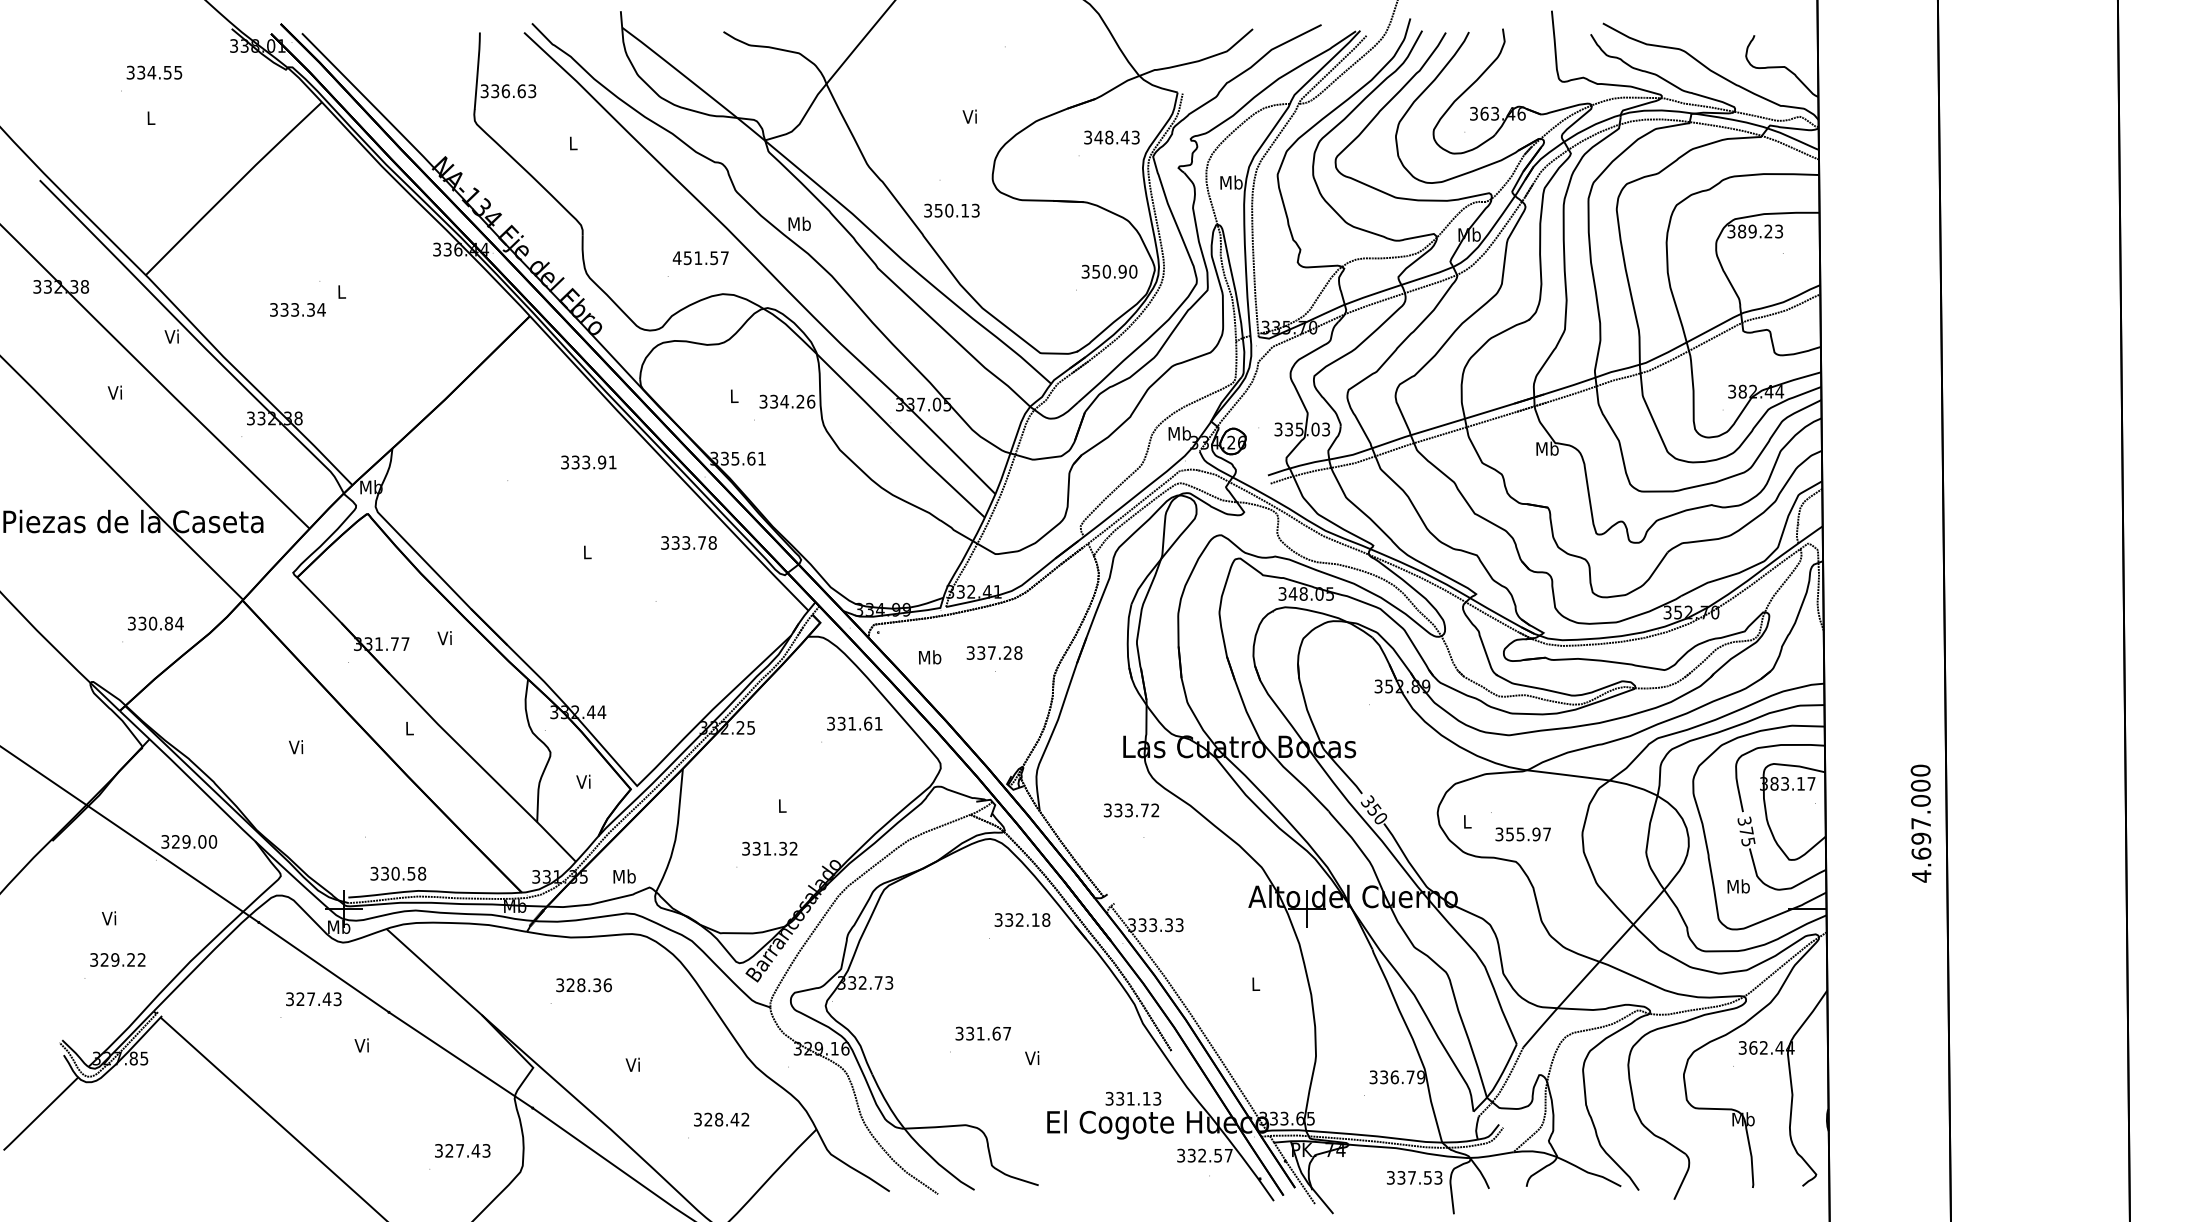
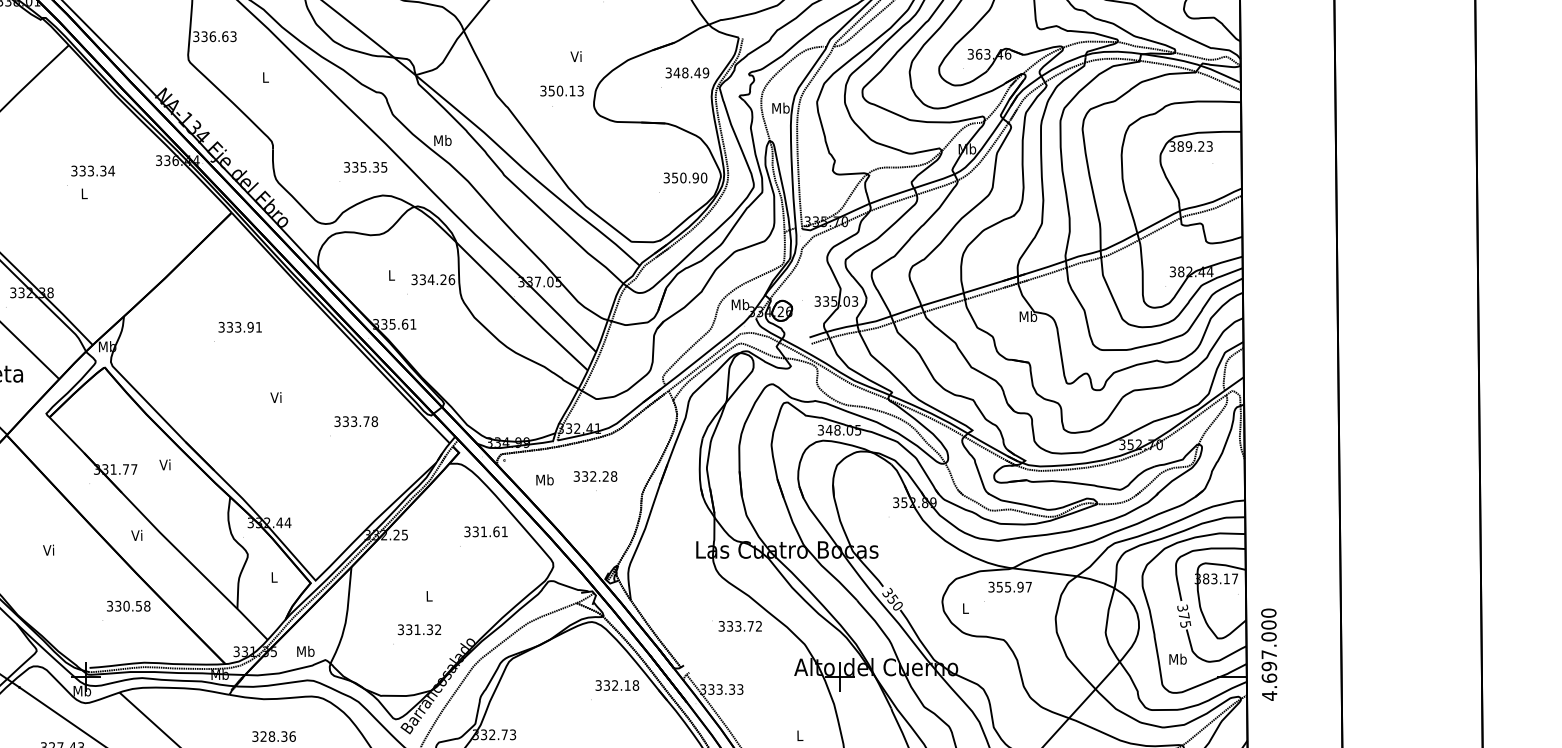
text: (1135, 137) -> (705, 72), 348.43 -> 348.49
text: (951, 210) -> (561, 90), moved
text: (700, 258) -> (365, 167), 451.57 -> 335.35
text: (297, 309) -> (92, 170), moved
text: (588, 462) -> (239, 327), moved
text: (688, 542) -> (355, 421), moved
text: (586, 552) -> (276, 397), L -> Vi
text: (991, 652) -> (593, 476), 337.28 -> 332.28
text: (408, 728) -> (136, 535), L -> Vi
text: (583, 781) -> (273, 577), Vi -> L
text: (1131, 810) -> (740, 626), moved
text: (1920, 823) -> (1268, 654), moved
text: (1522, 834) -> (1009, 587), moved
text: (398, 873) -> (128, 606), moved

